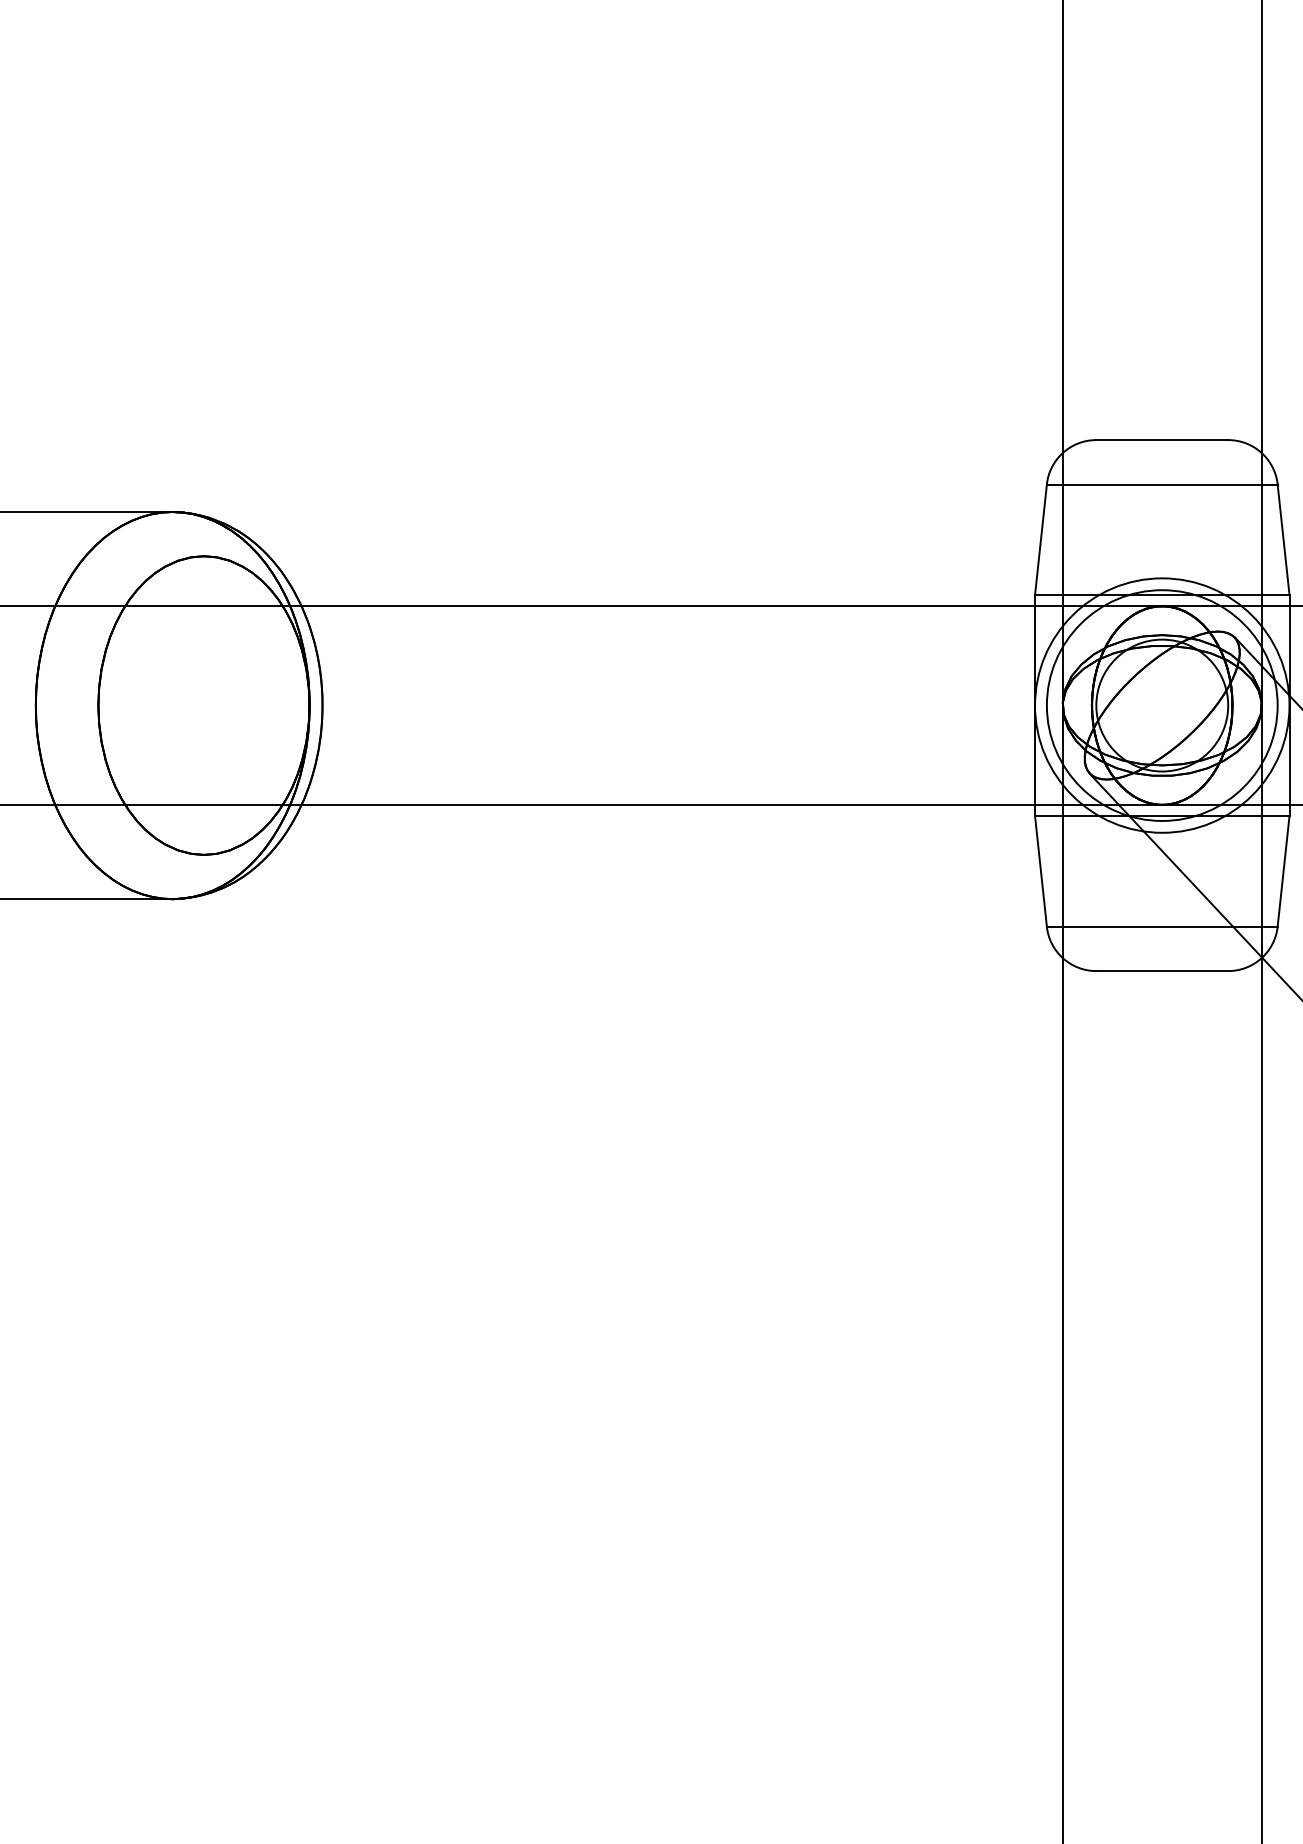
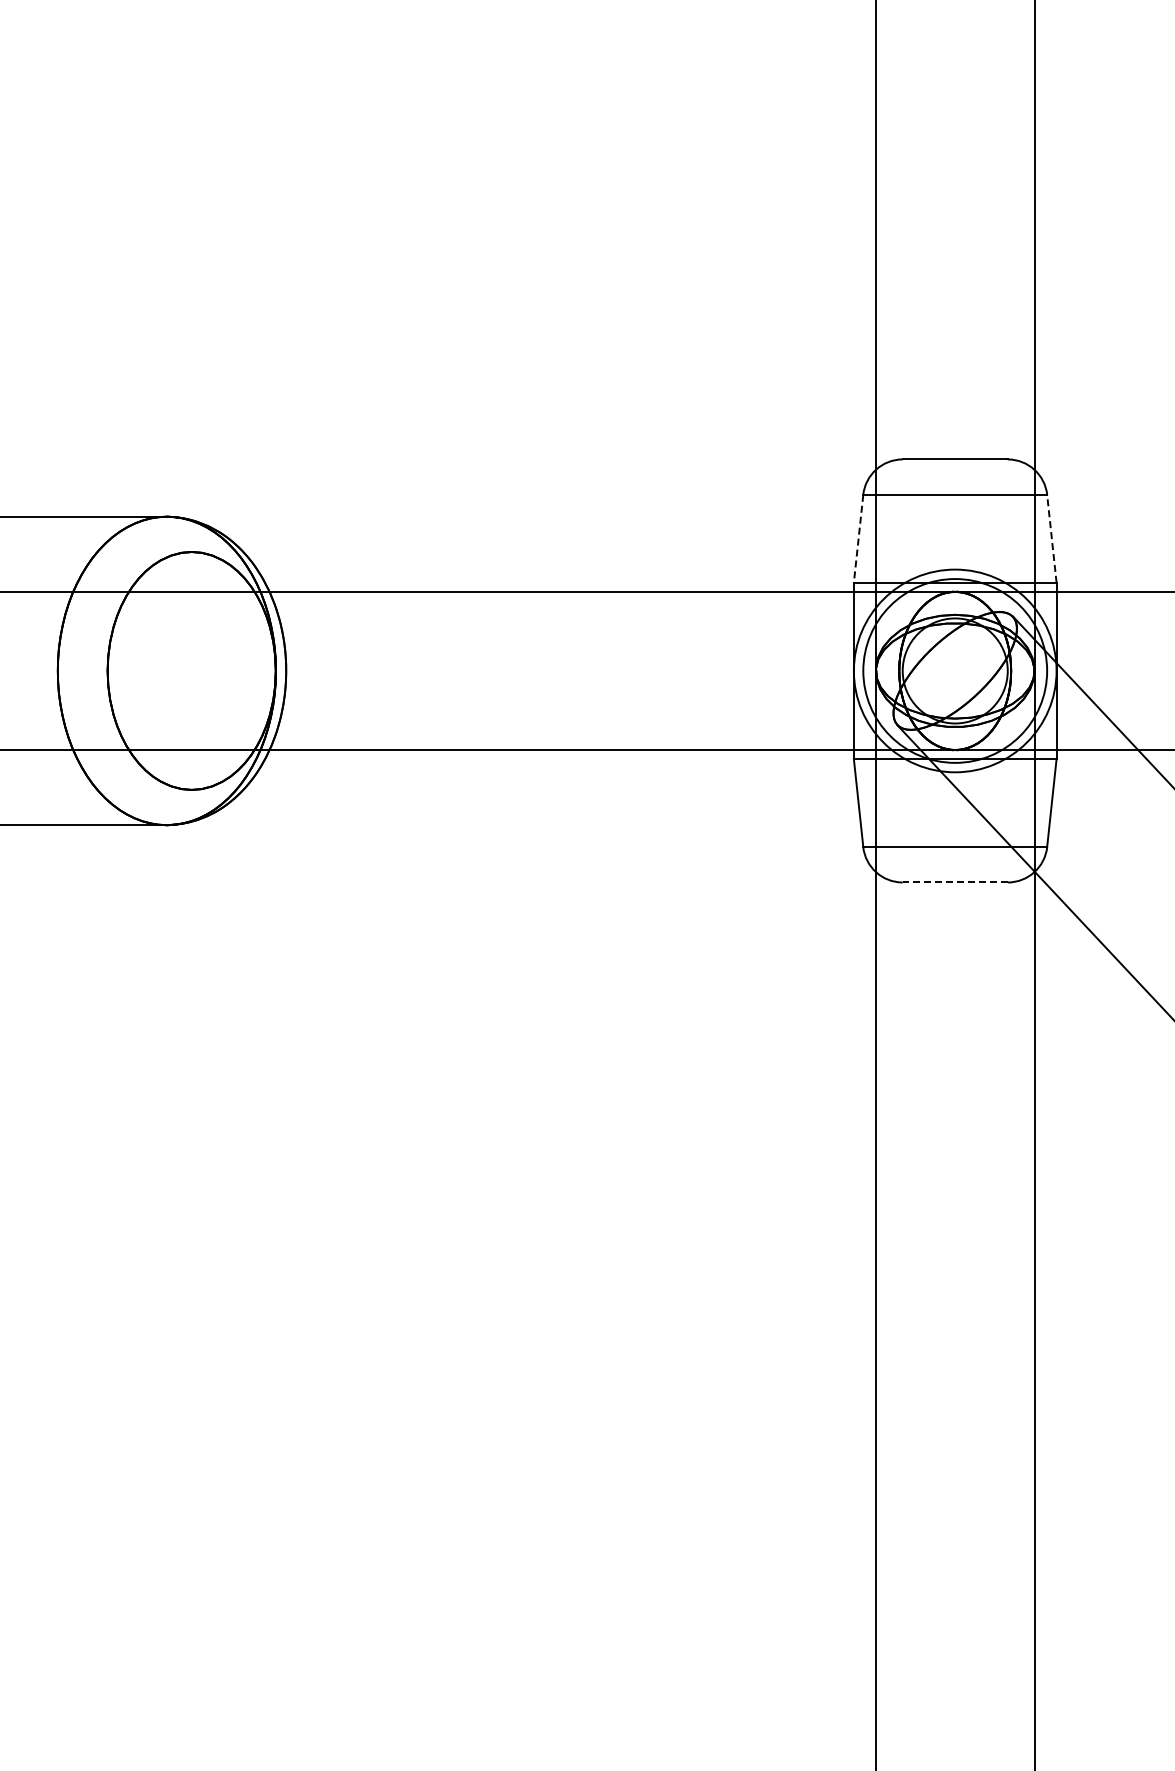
line: (1283, 539) -> (1051, 538), solid -> dashed
line: (1040, 540) -> (858, 539), solid -> dashed
line: (1161, 971) -> (954, 882), solid -> dashed

